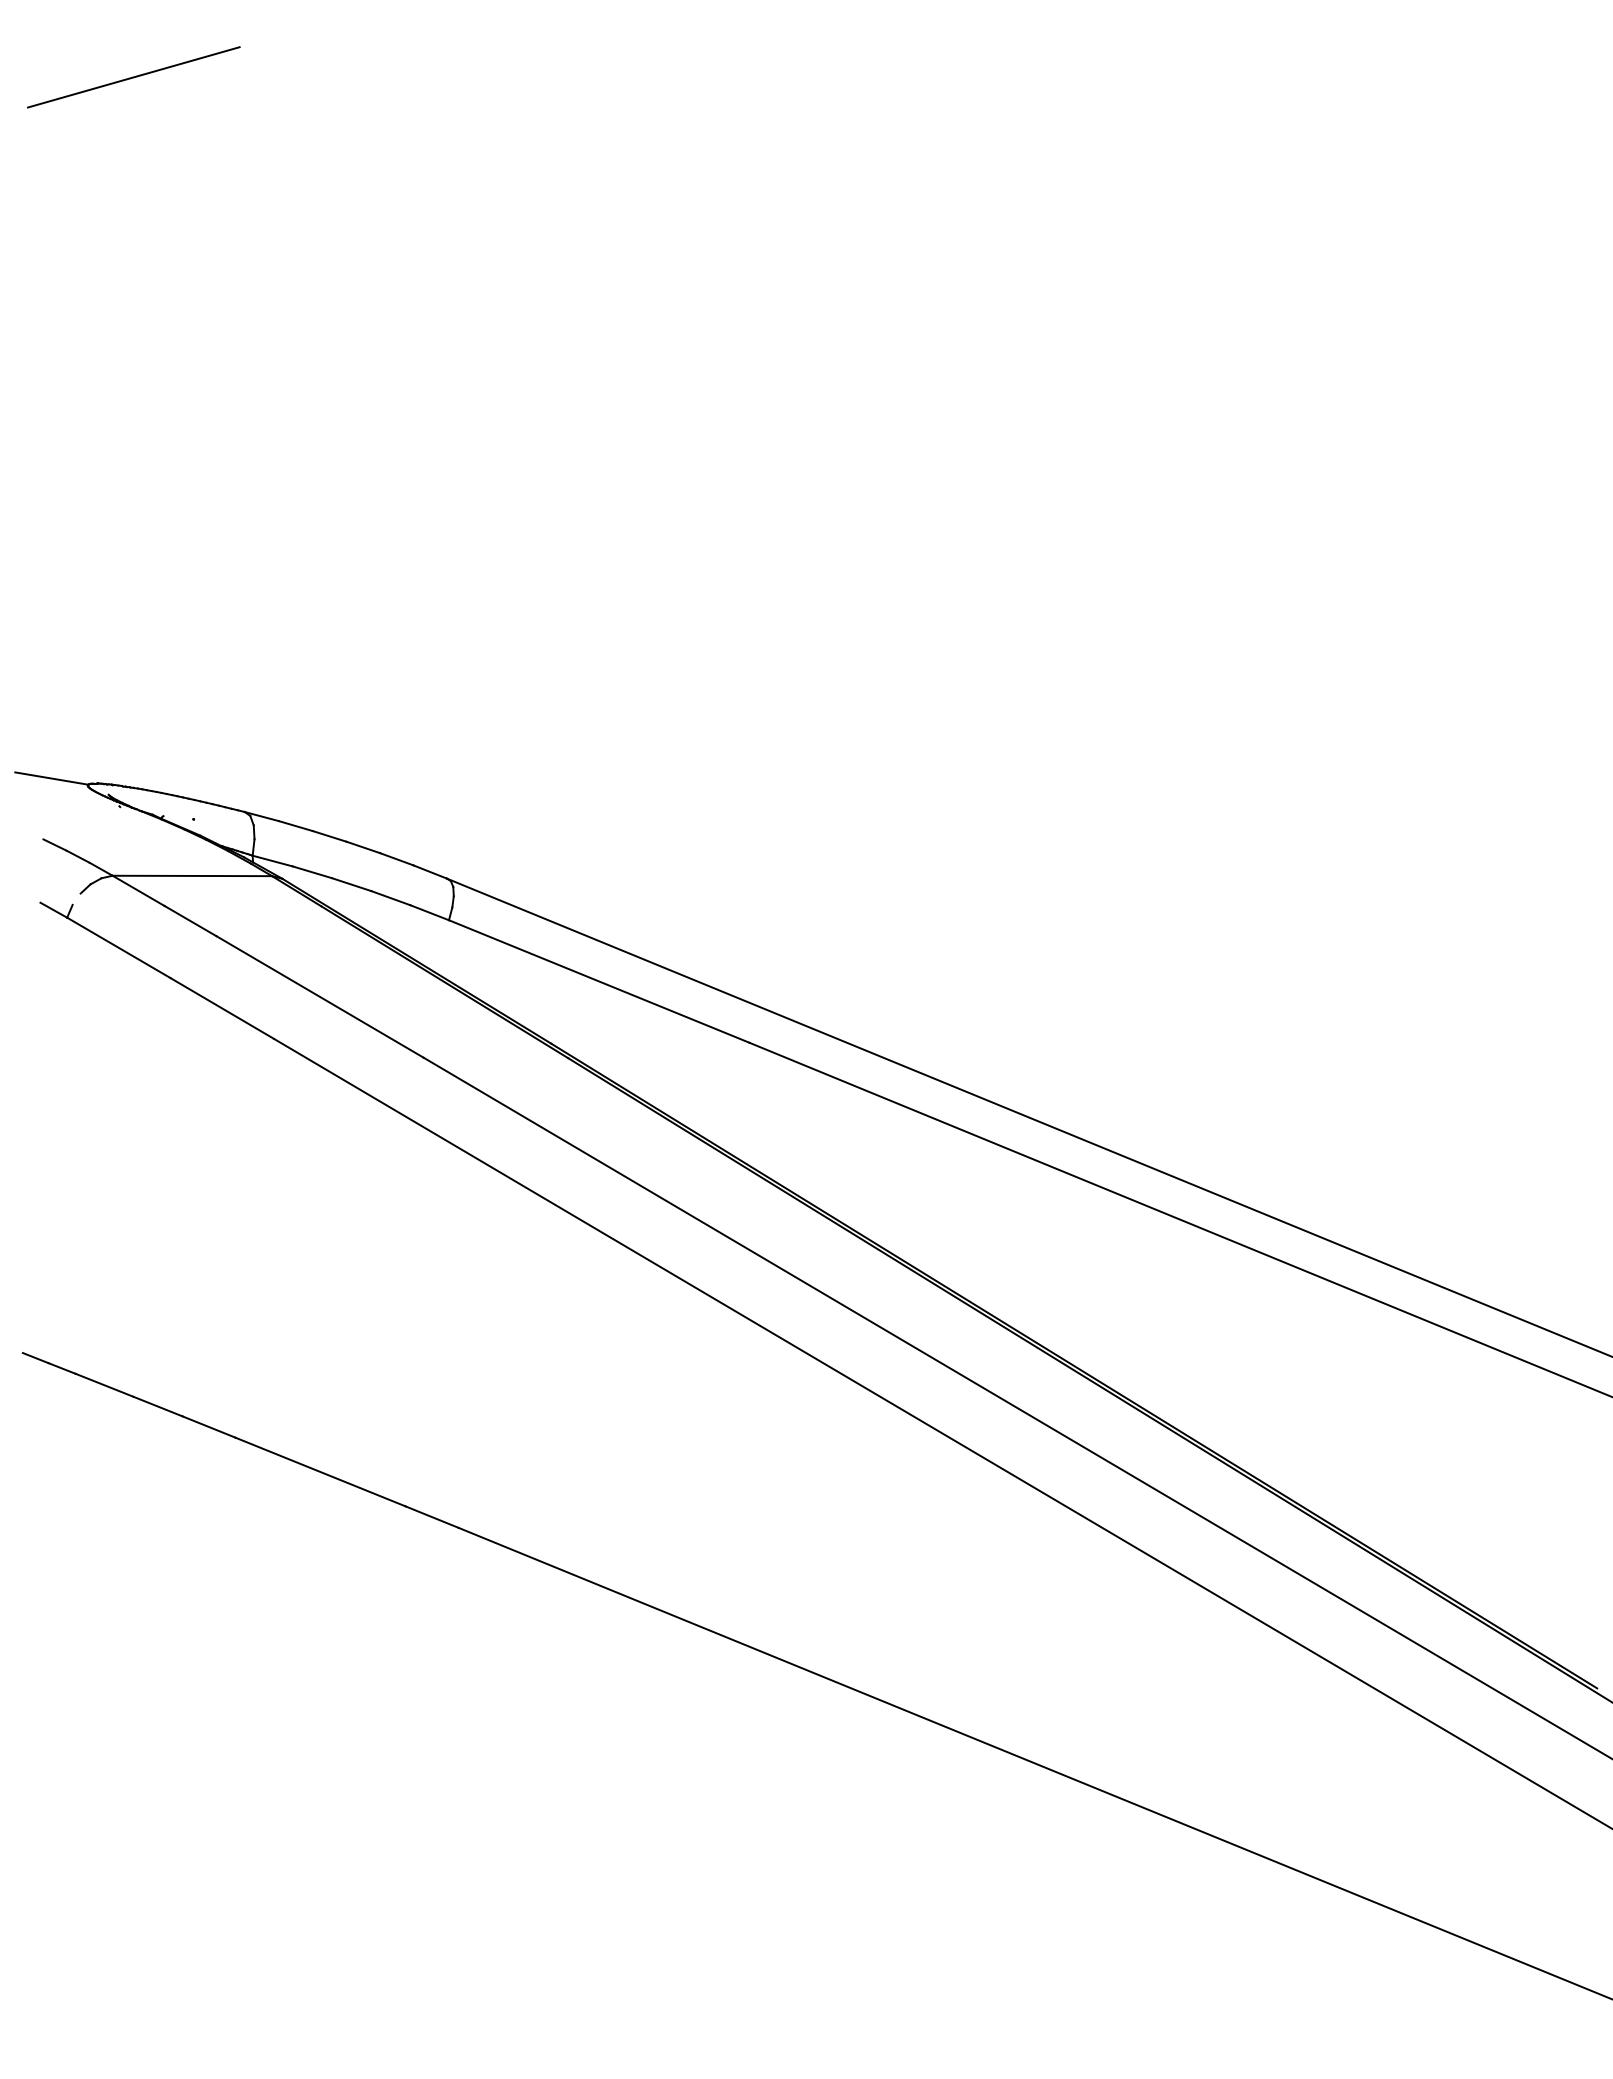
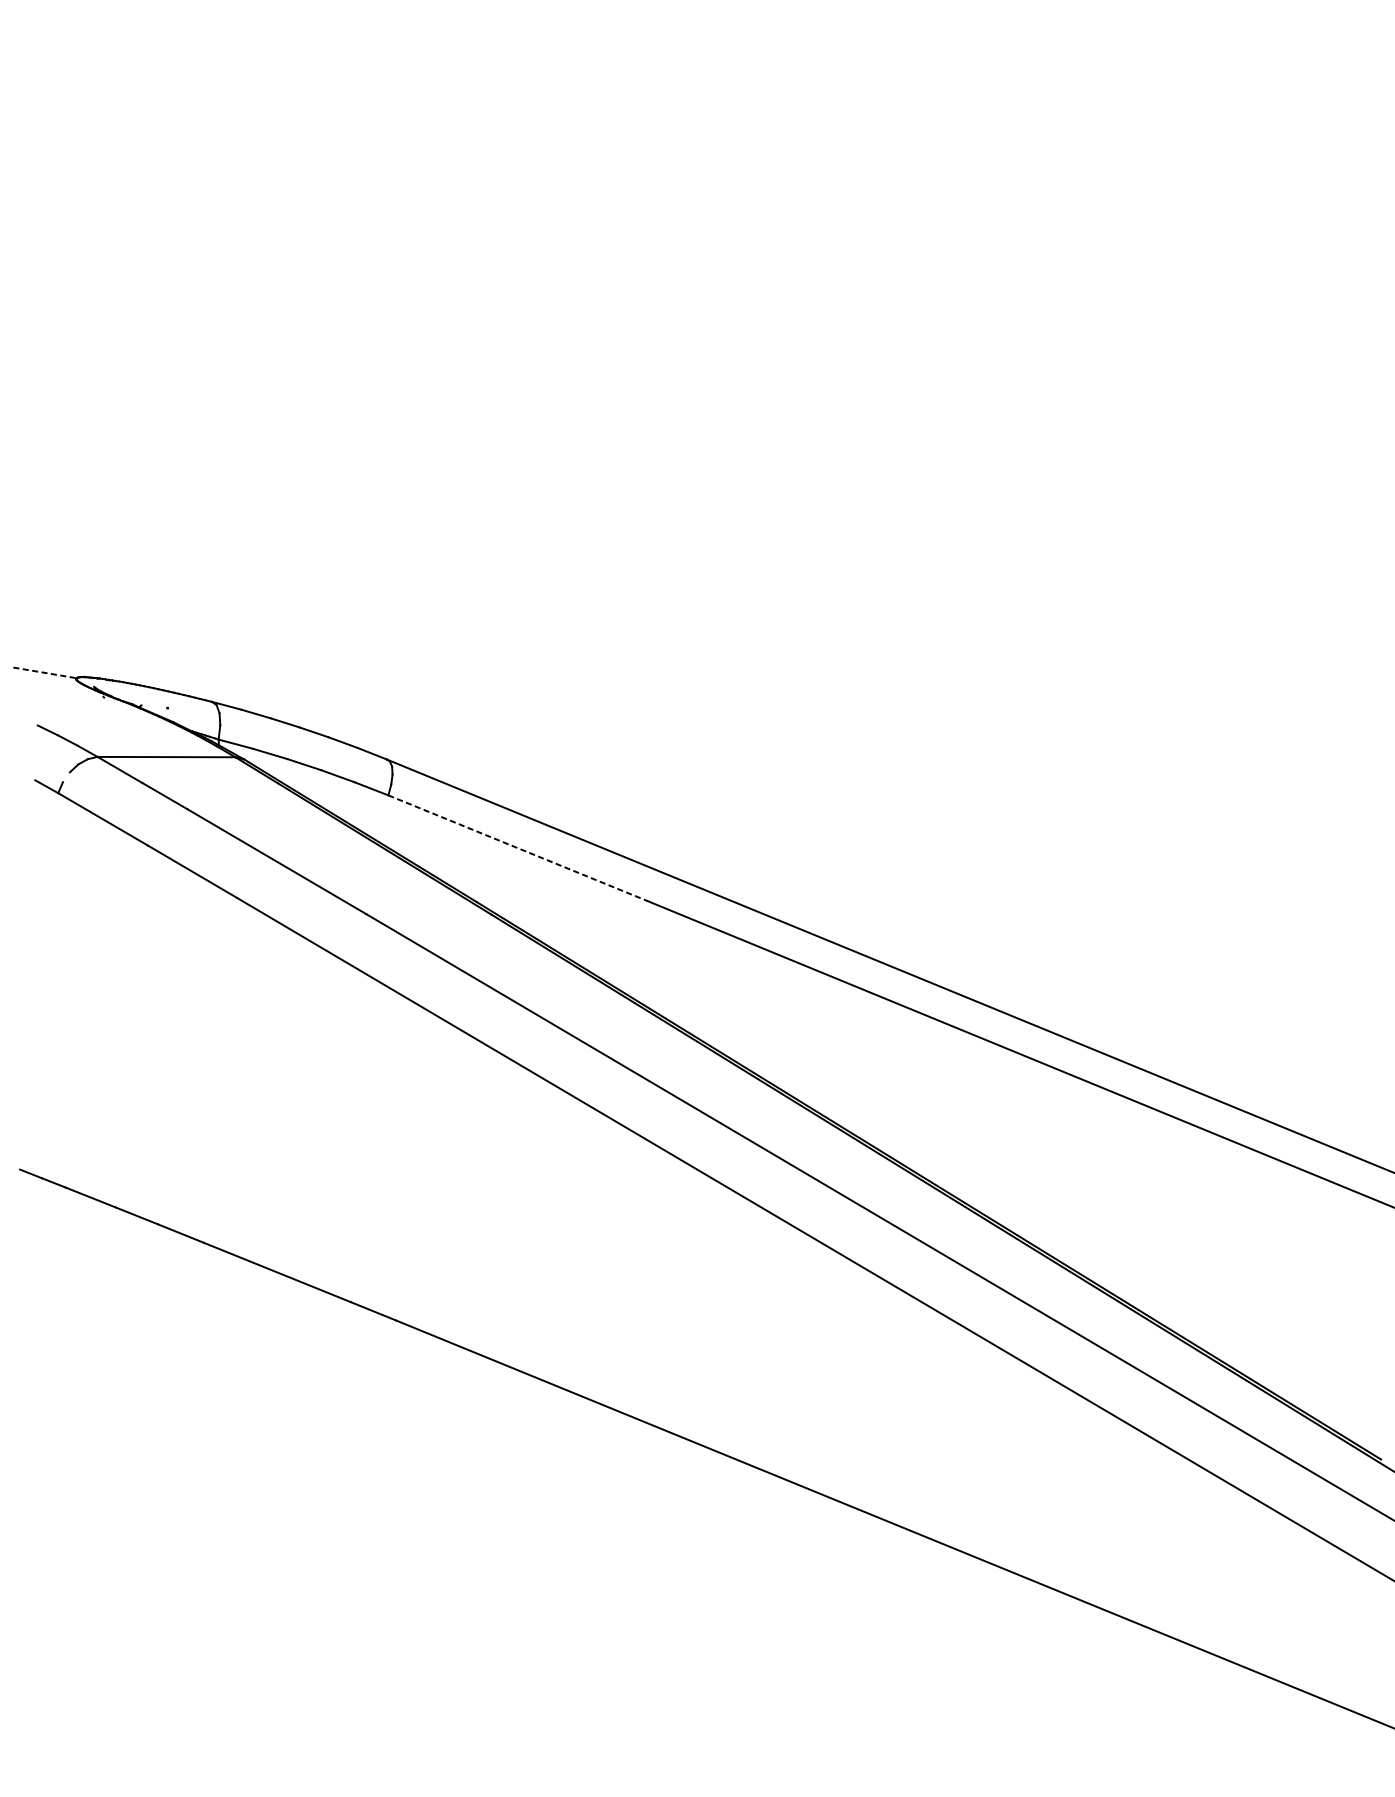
line: (133, 77) -> (115, 66), removed
line: (52, 778) -> (45, 672), solid -> dashed
line: (599, 981) -> (518, 848), solid -> dashed

